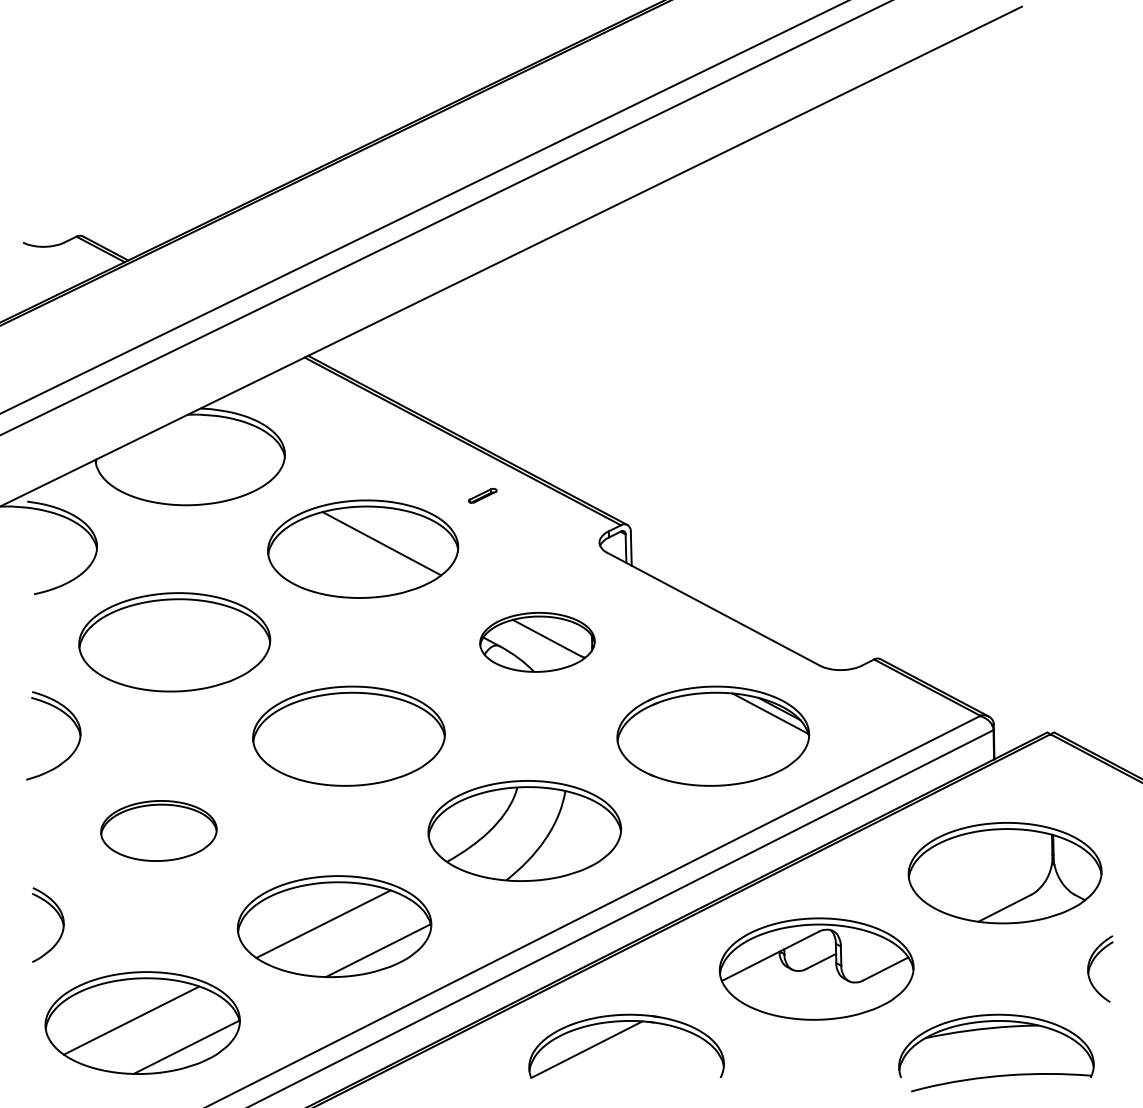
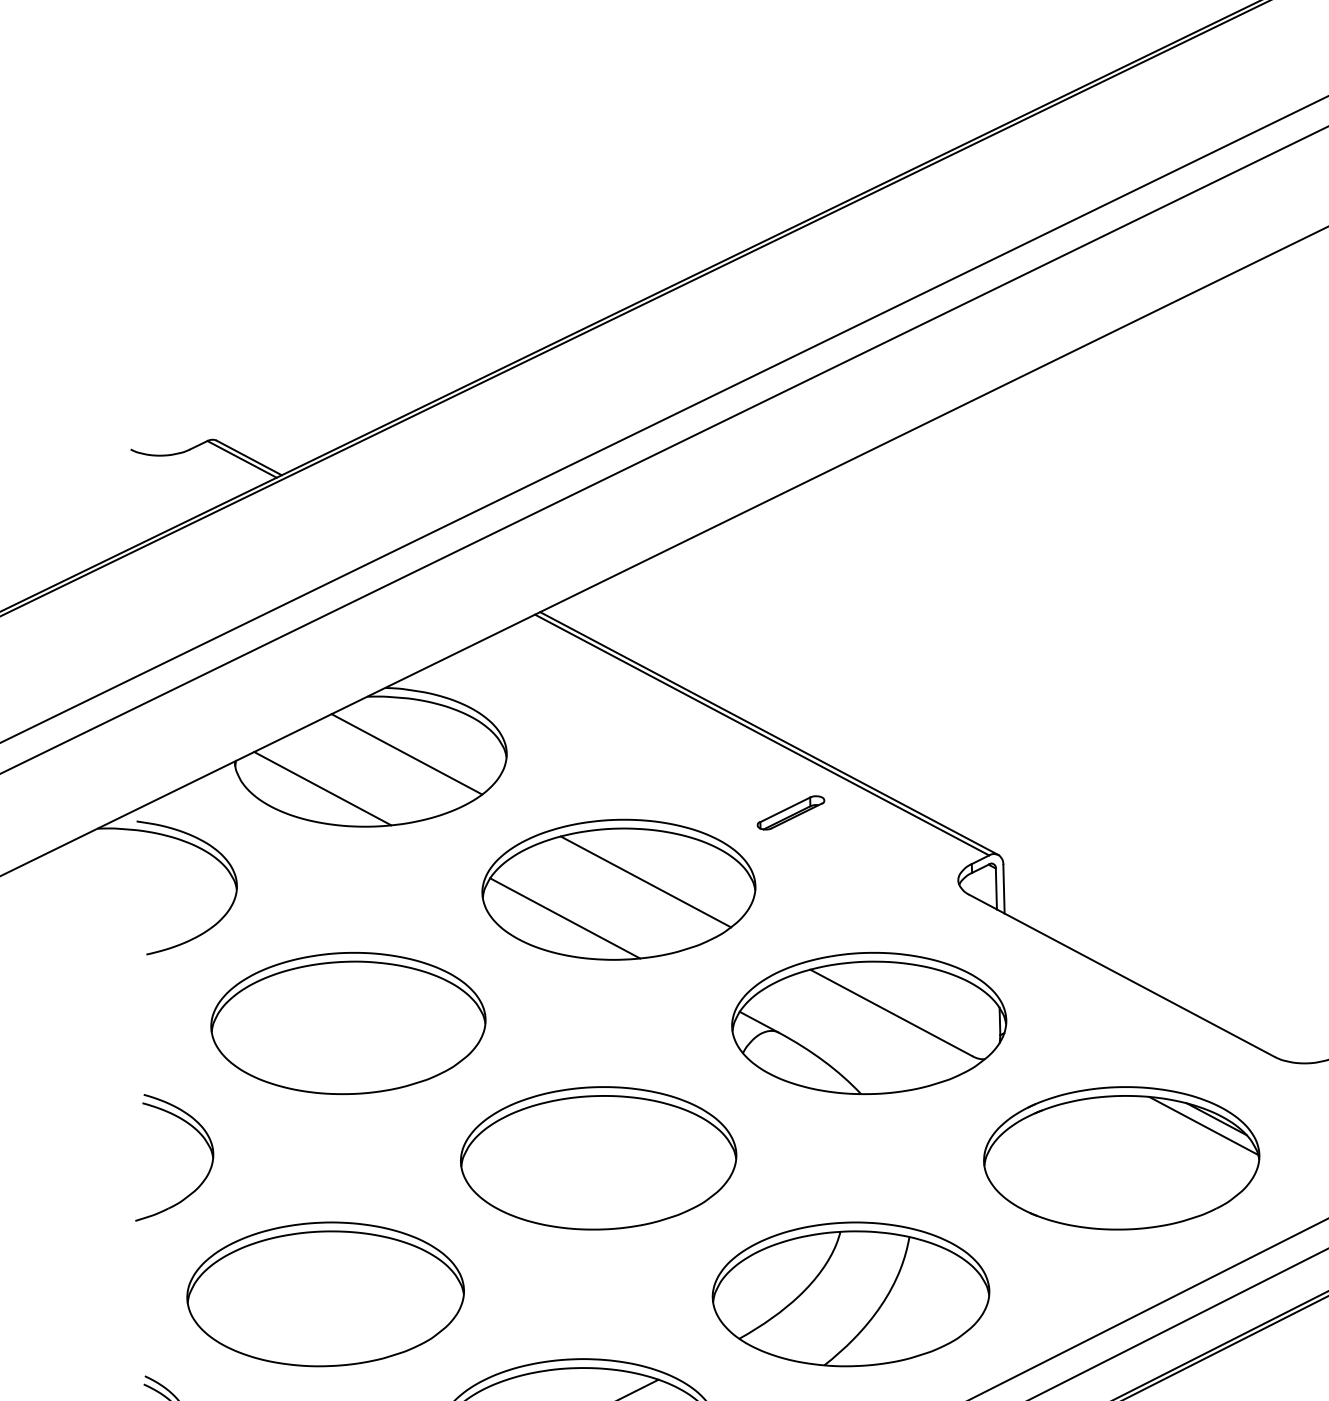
line: (214, 454) -> (405, 753), added
line: (156, 478) -> (322, 788), added
part: (482, 495) -> (790, 812), size x1.67
line: (325, 569) -> (564, 918), added
part: (537, 642) -> (869, 1023), size x1.67
part: (158, 830) -> (325, 1293), size x1.67

